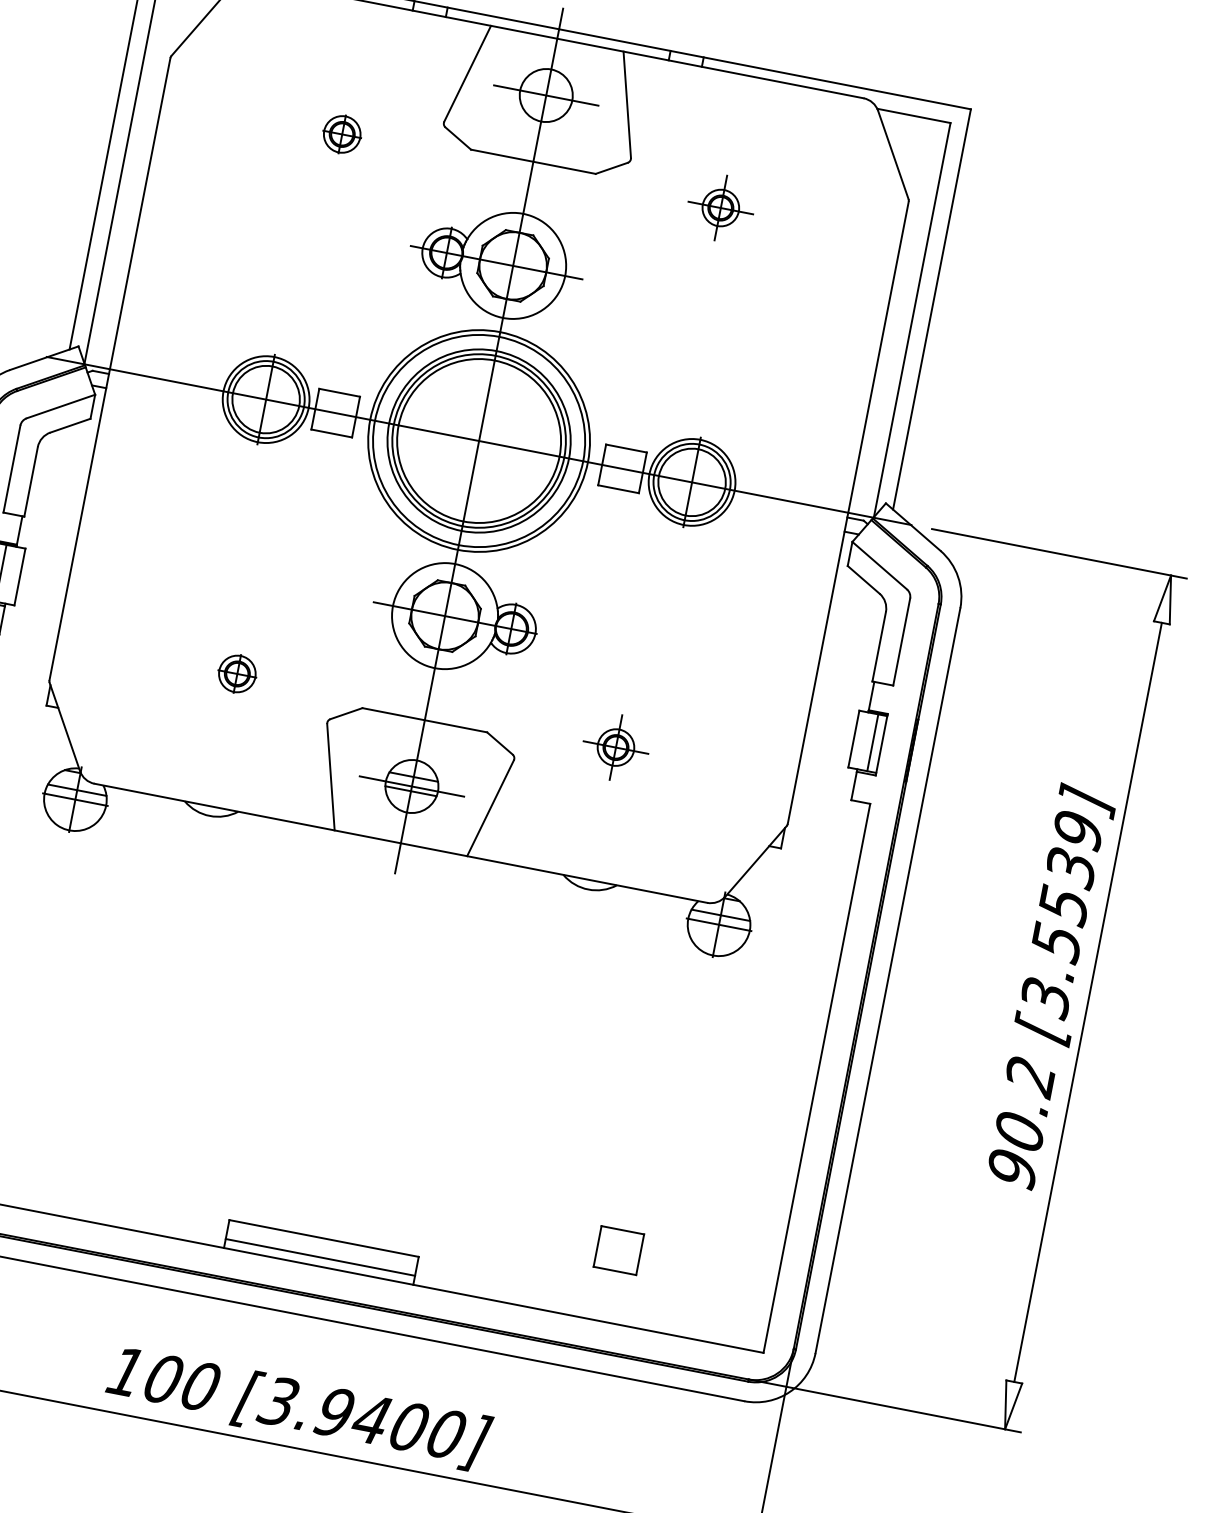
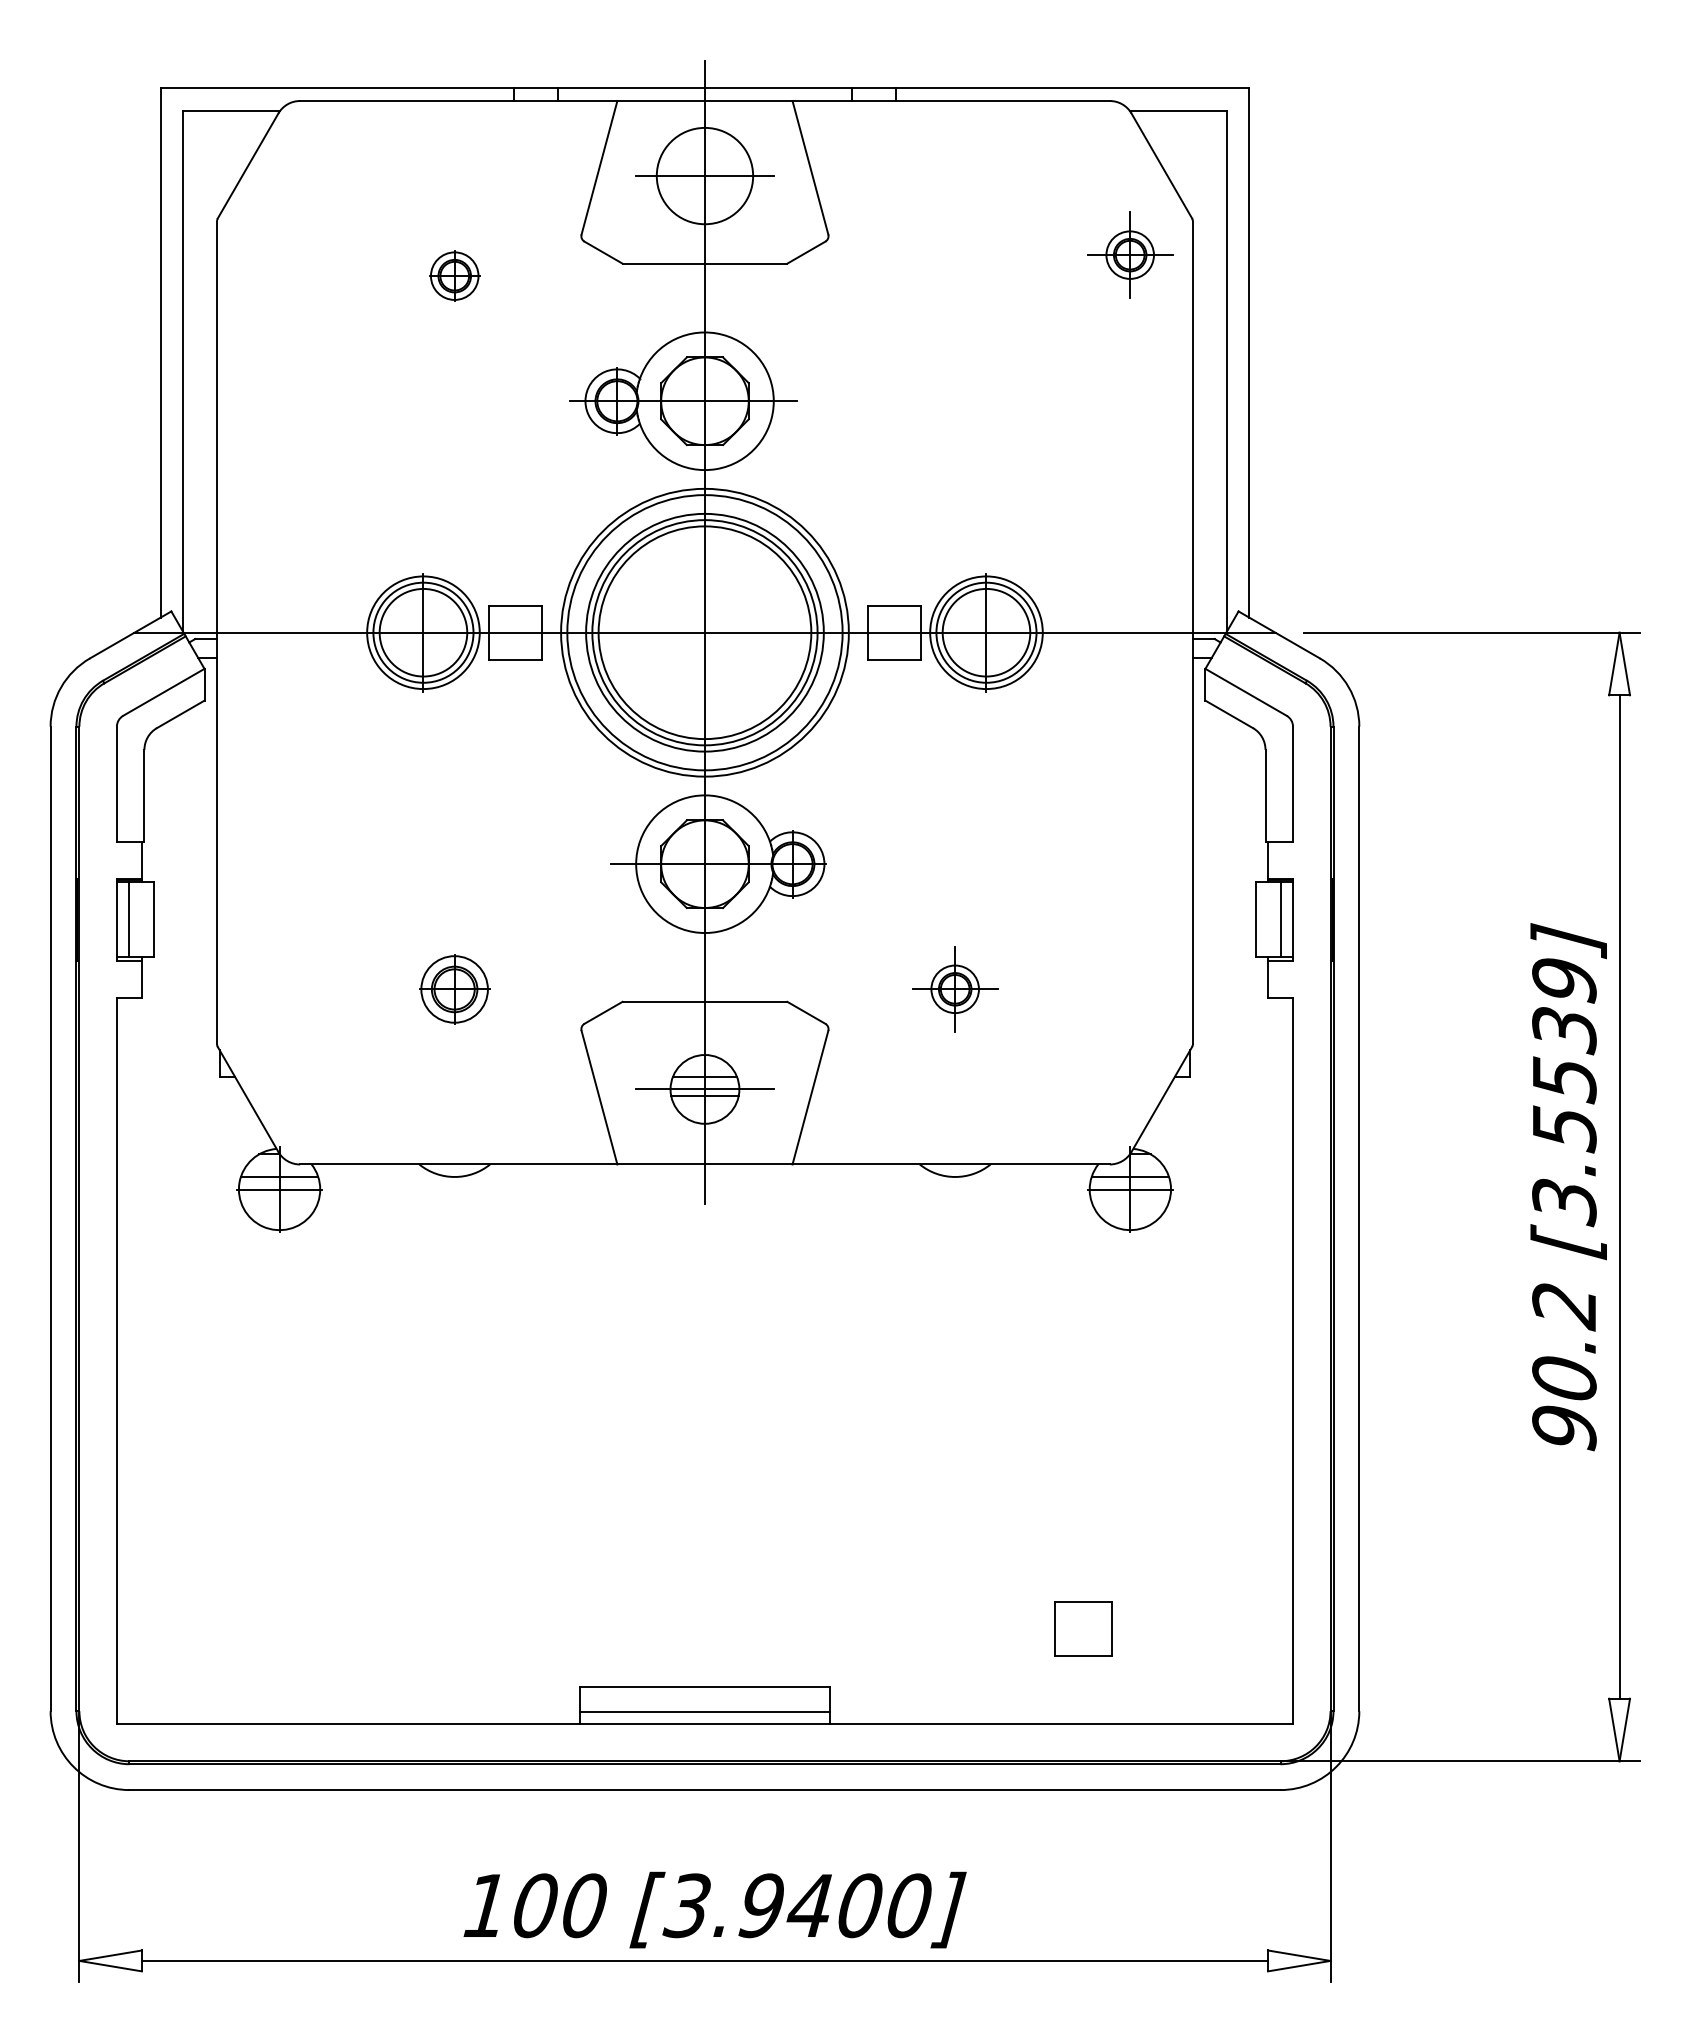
circle: (545, 95) -> (704, 175), size x1.4
part: (721, 207) -> (1130, 254), moved
part: (237, 673) -> (454, 988), size x1.4

